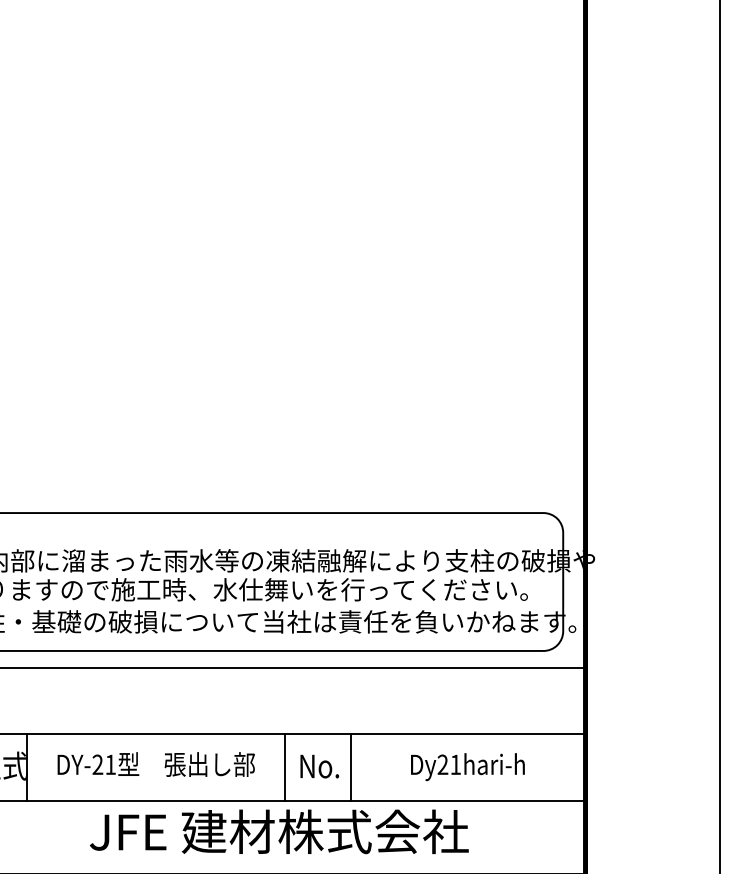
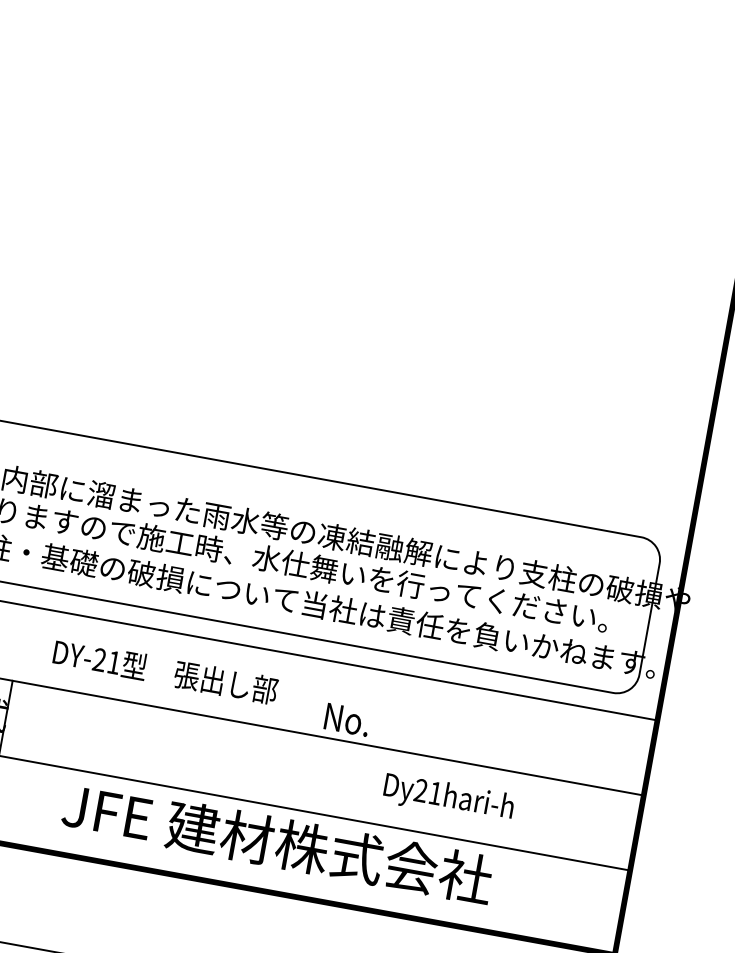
text: (155, 764) -> (164, 671), moved
text: (319, 766) -> (347, 719), moved
line: (284, 767) -> (296, 771), removed
line: (351, 767) -> (372, 785), removed
text: (467, 767) -> (448, 798), moved

